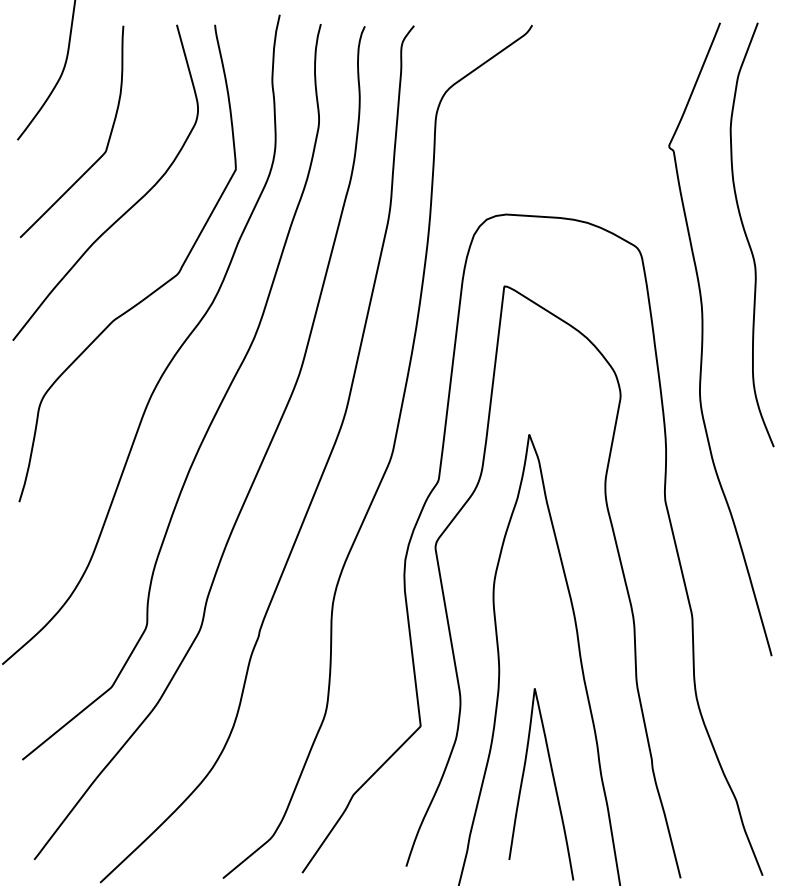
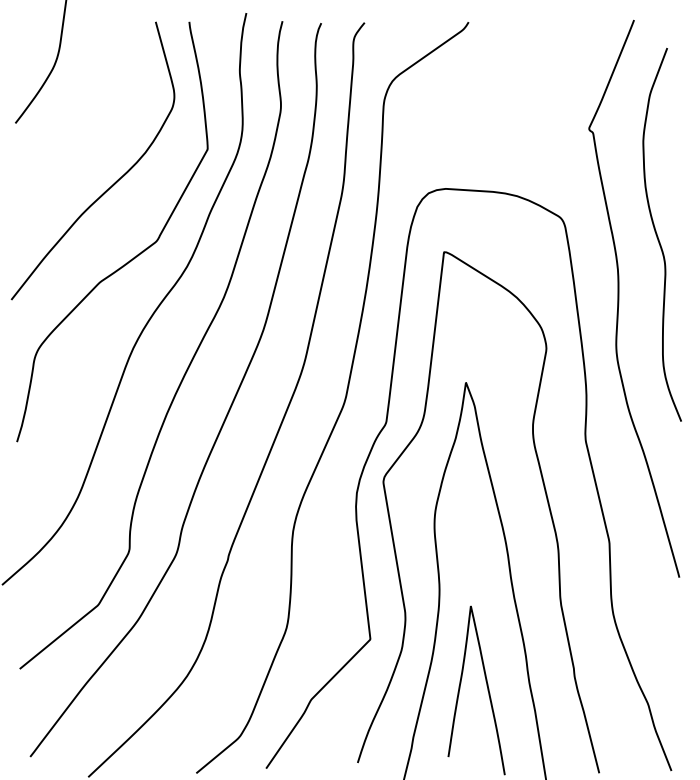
curve: (107, 141) -> (94, 124), removed
curve: (747, 236) -> (658, 236), moved

